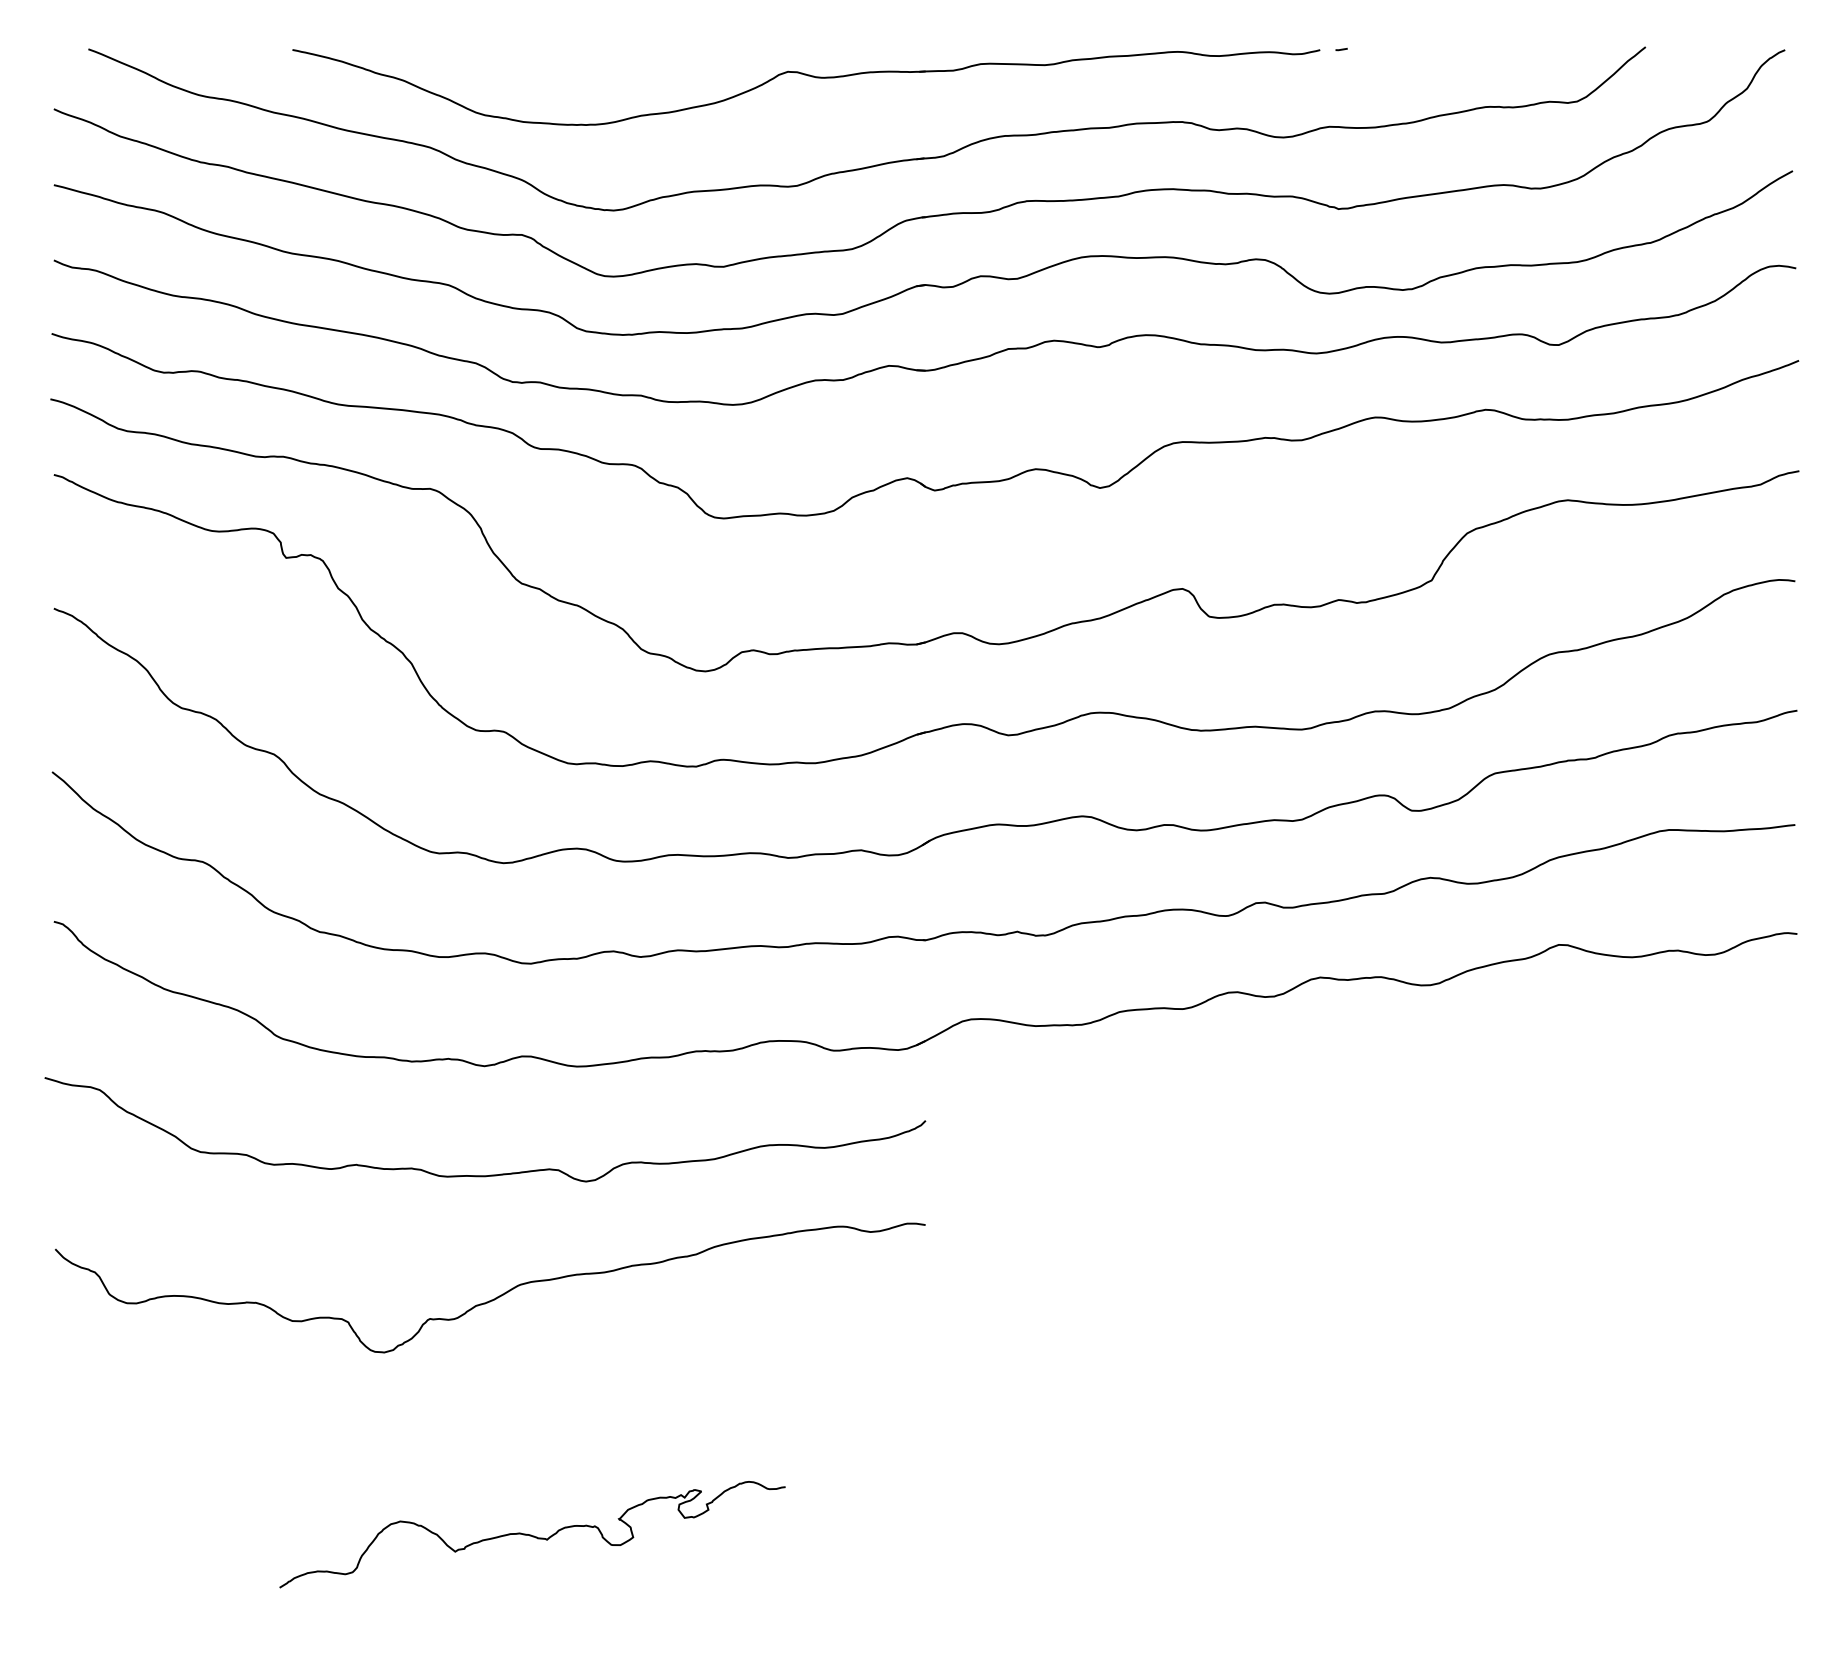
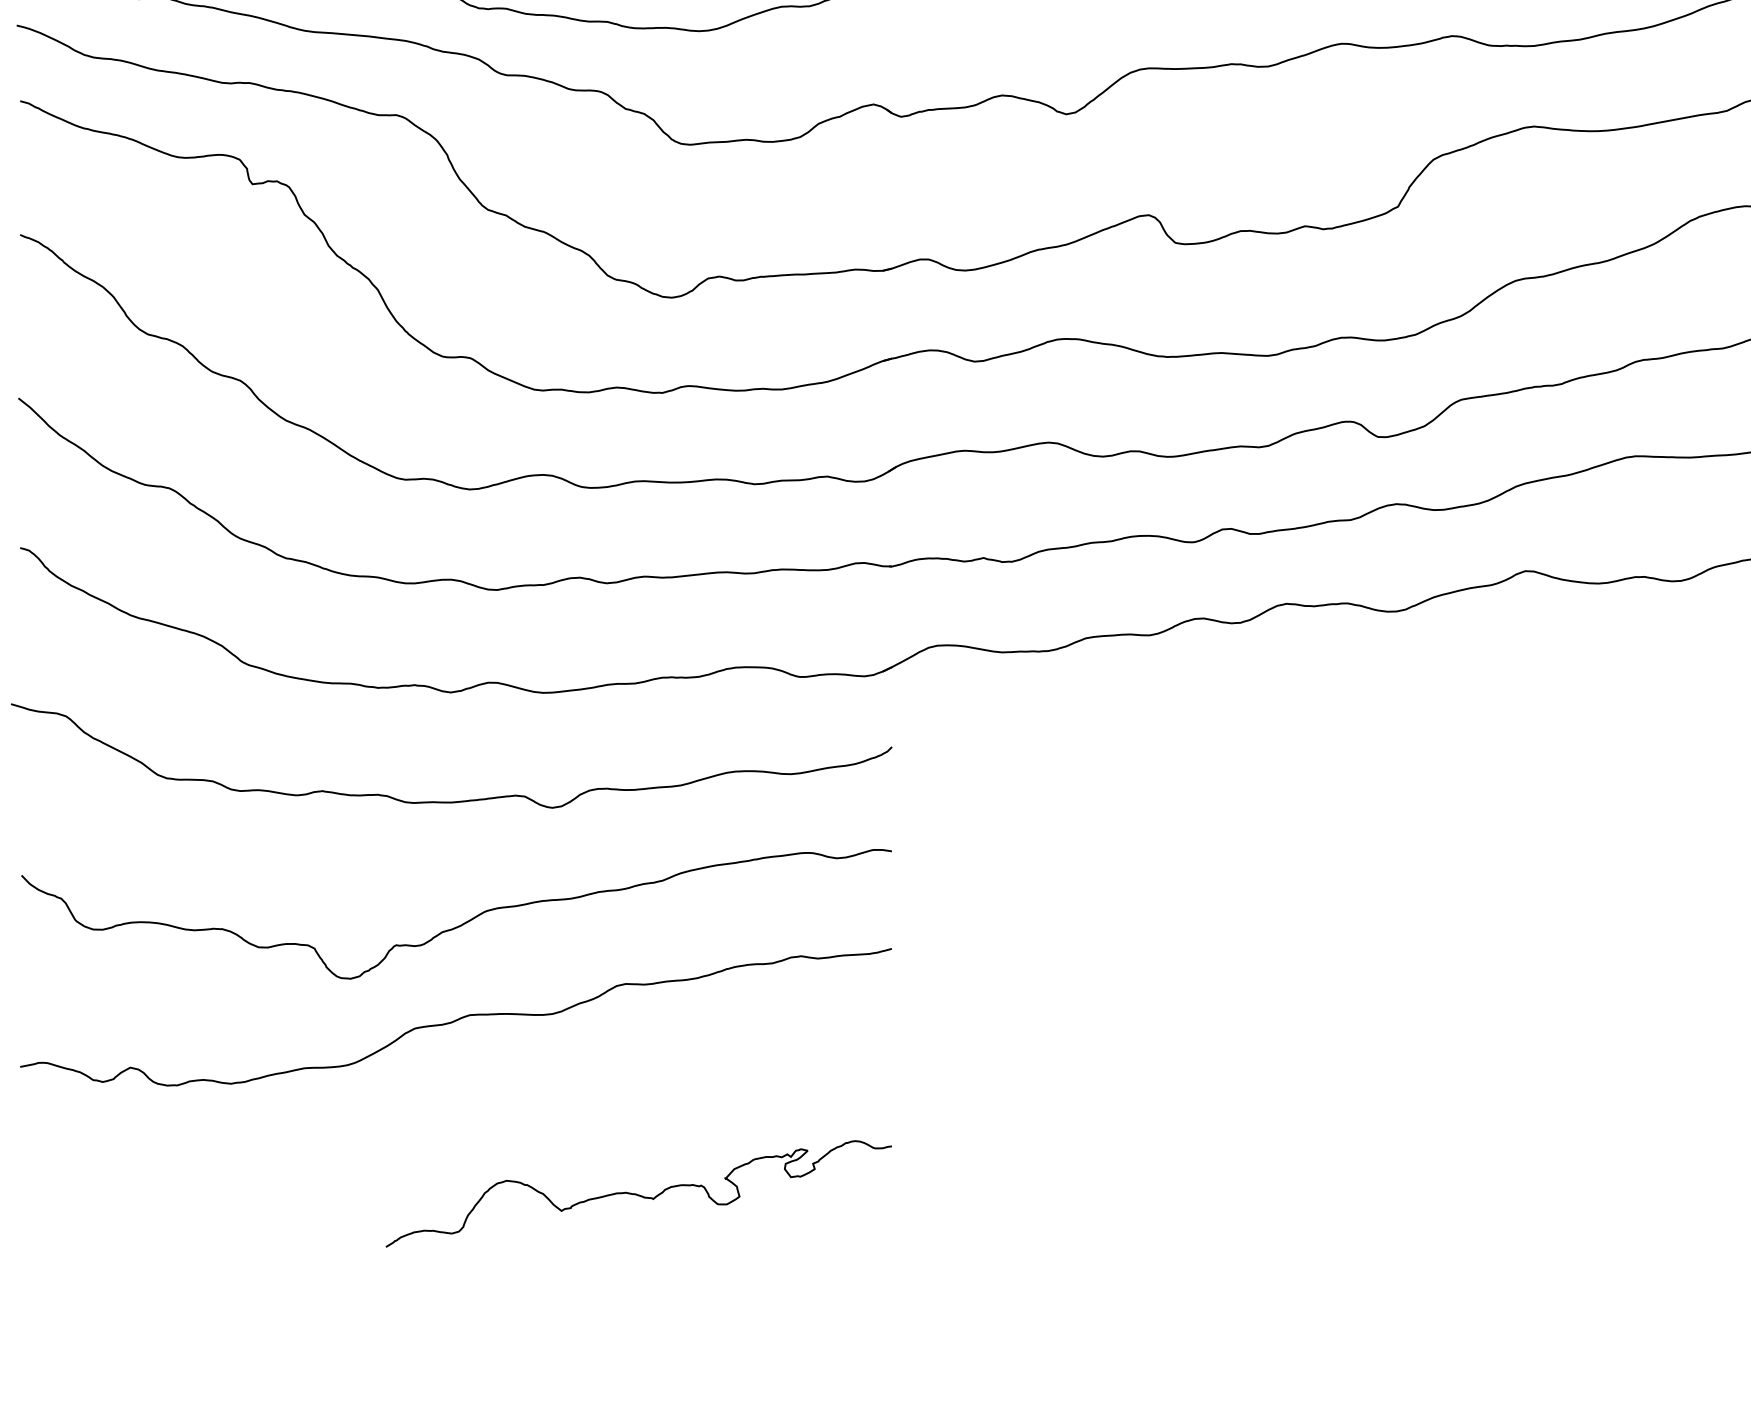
curve: (490, 1392) -> (456, 1018), added
curve: (531, 1534) -> (637, 1193), moved

